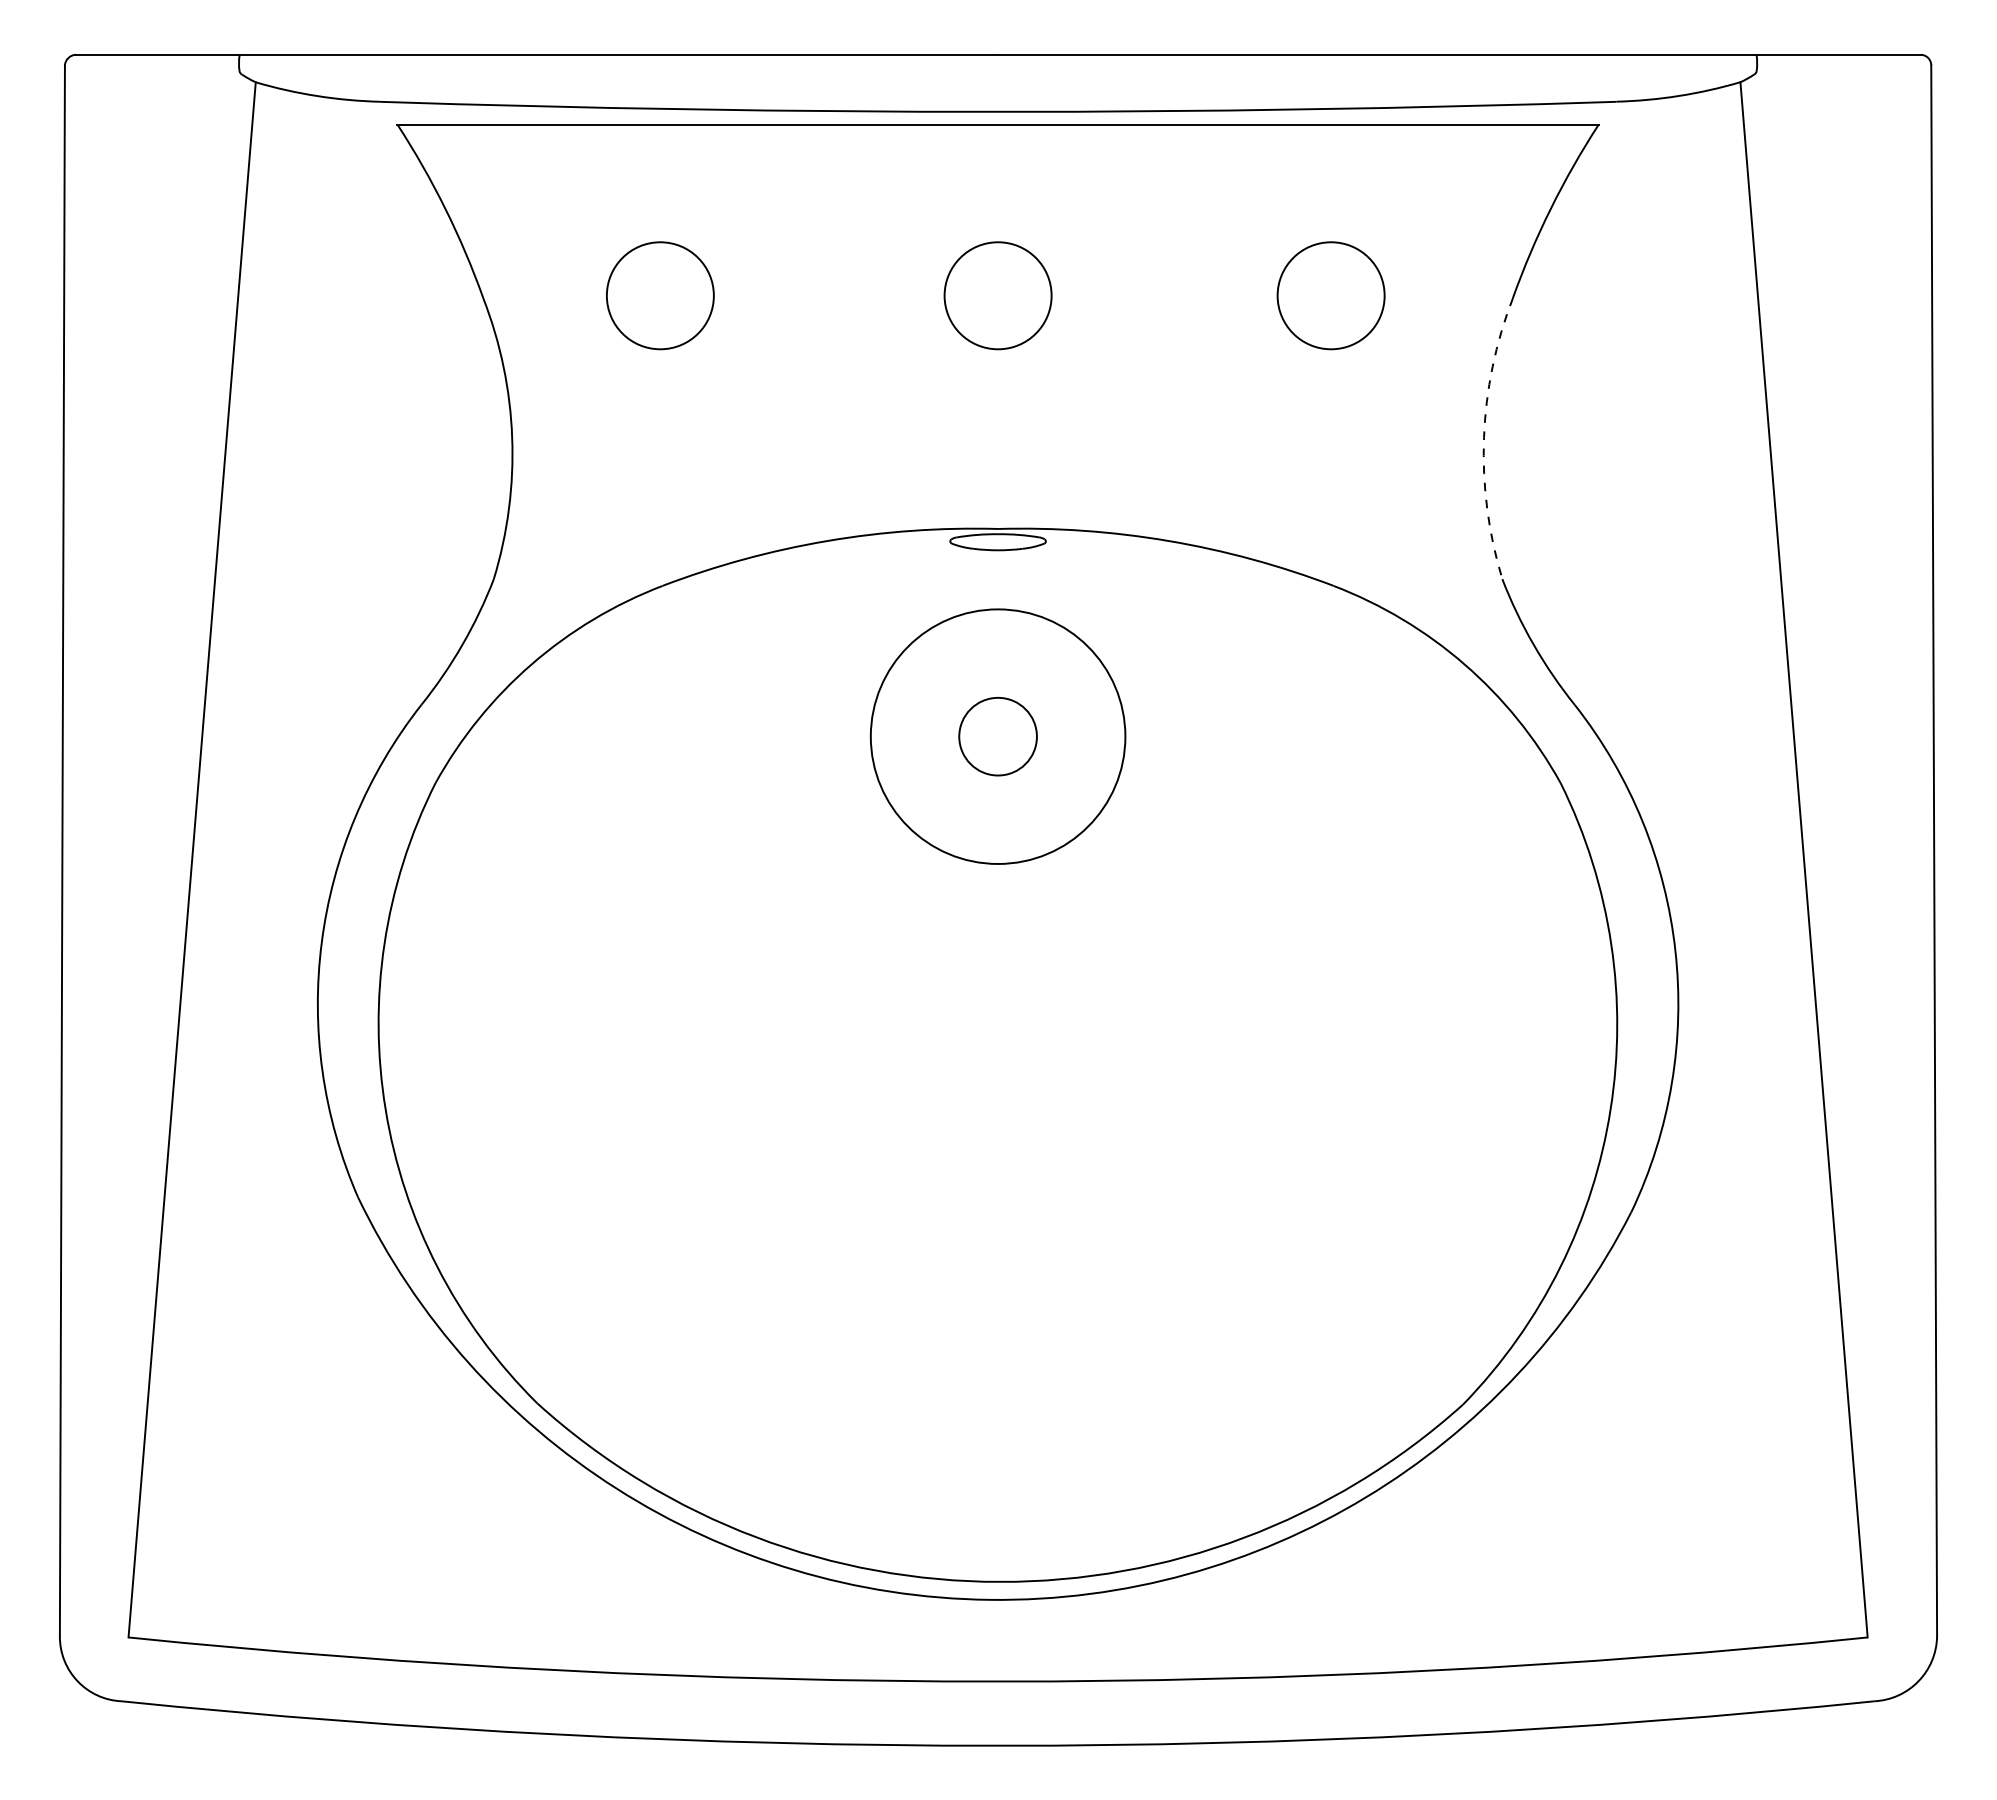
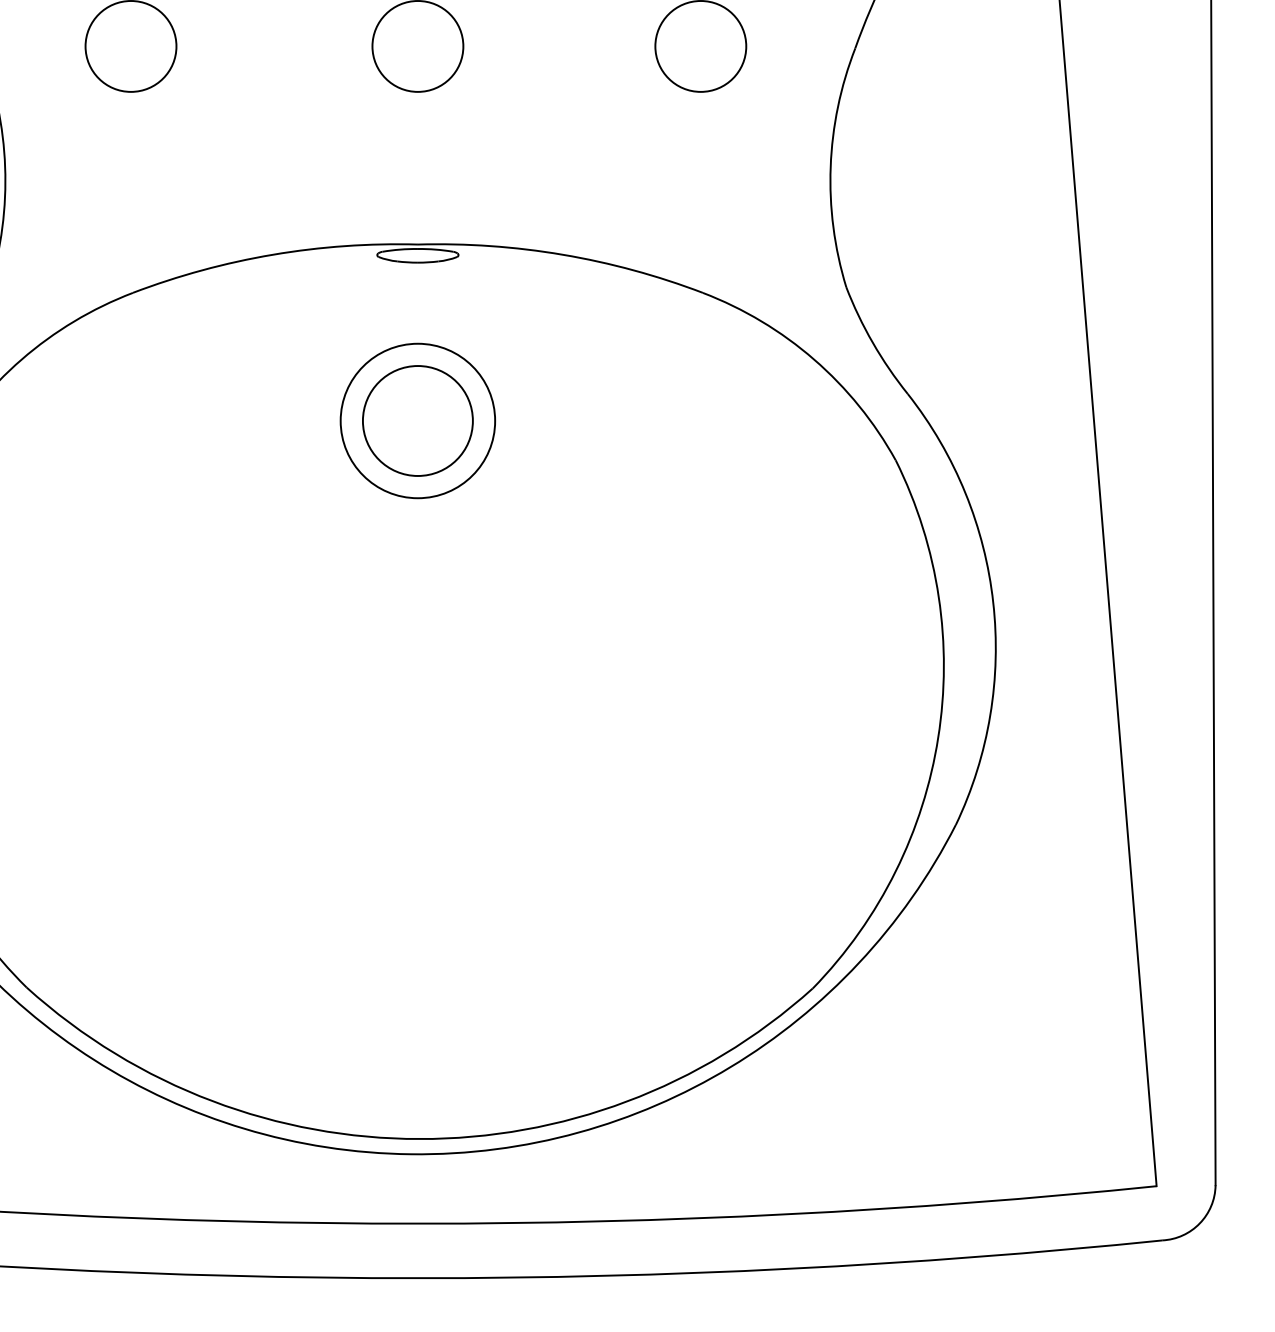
arc: (1484, 437) -> (831, 166), dashed -> solid
circle: (997, 736) -> (417, 420), size x1.67
circle: (998, 736) -> (418, 420), size x0.71

